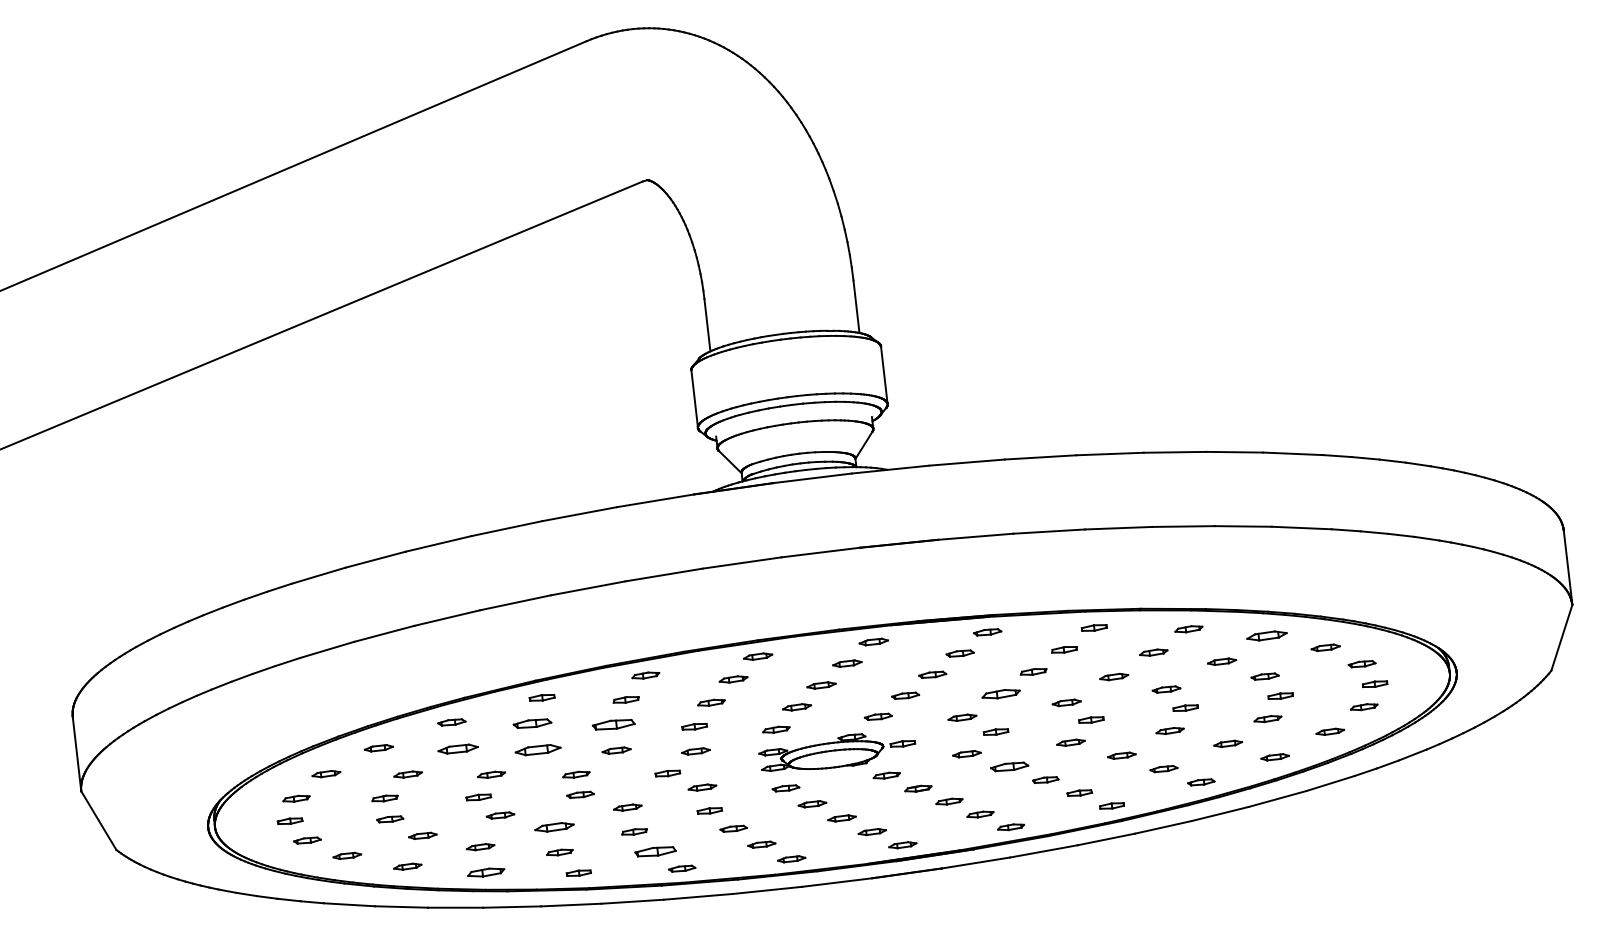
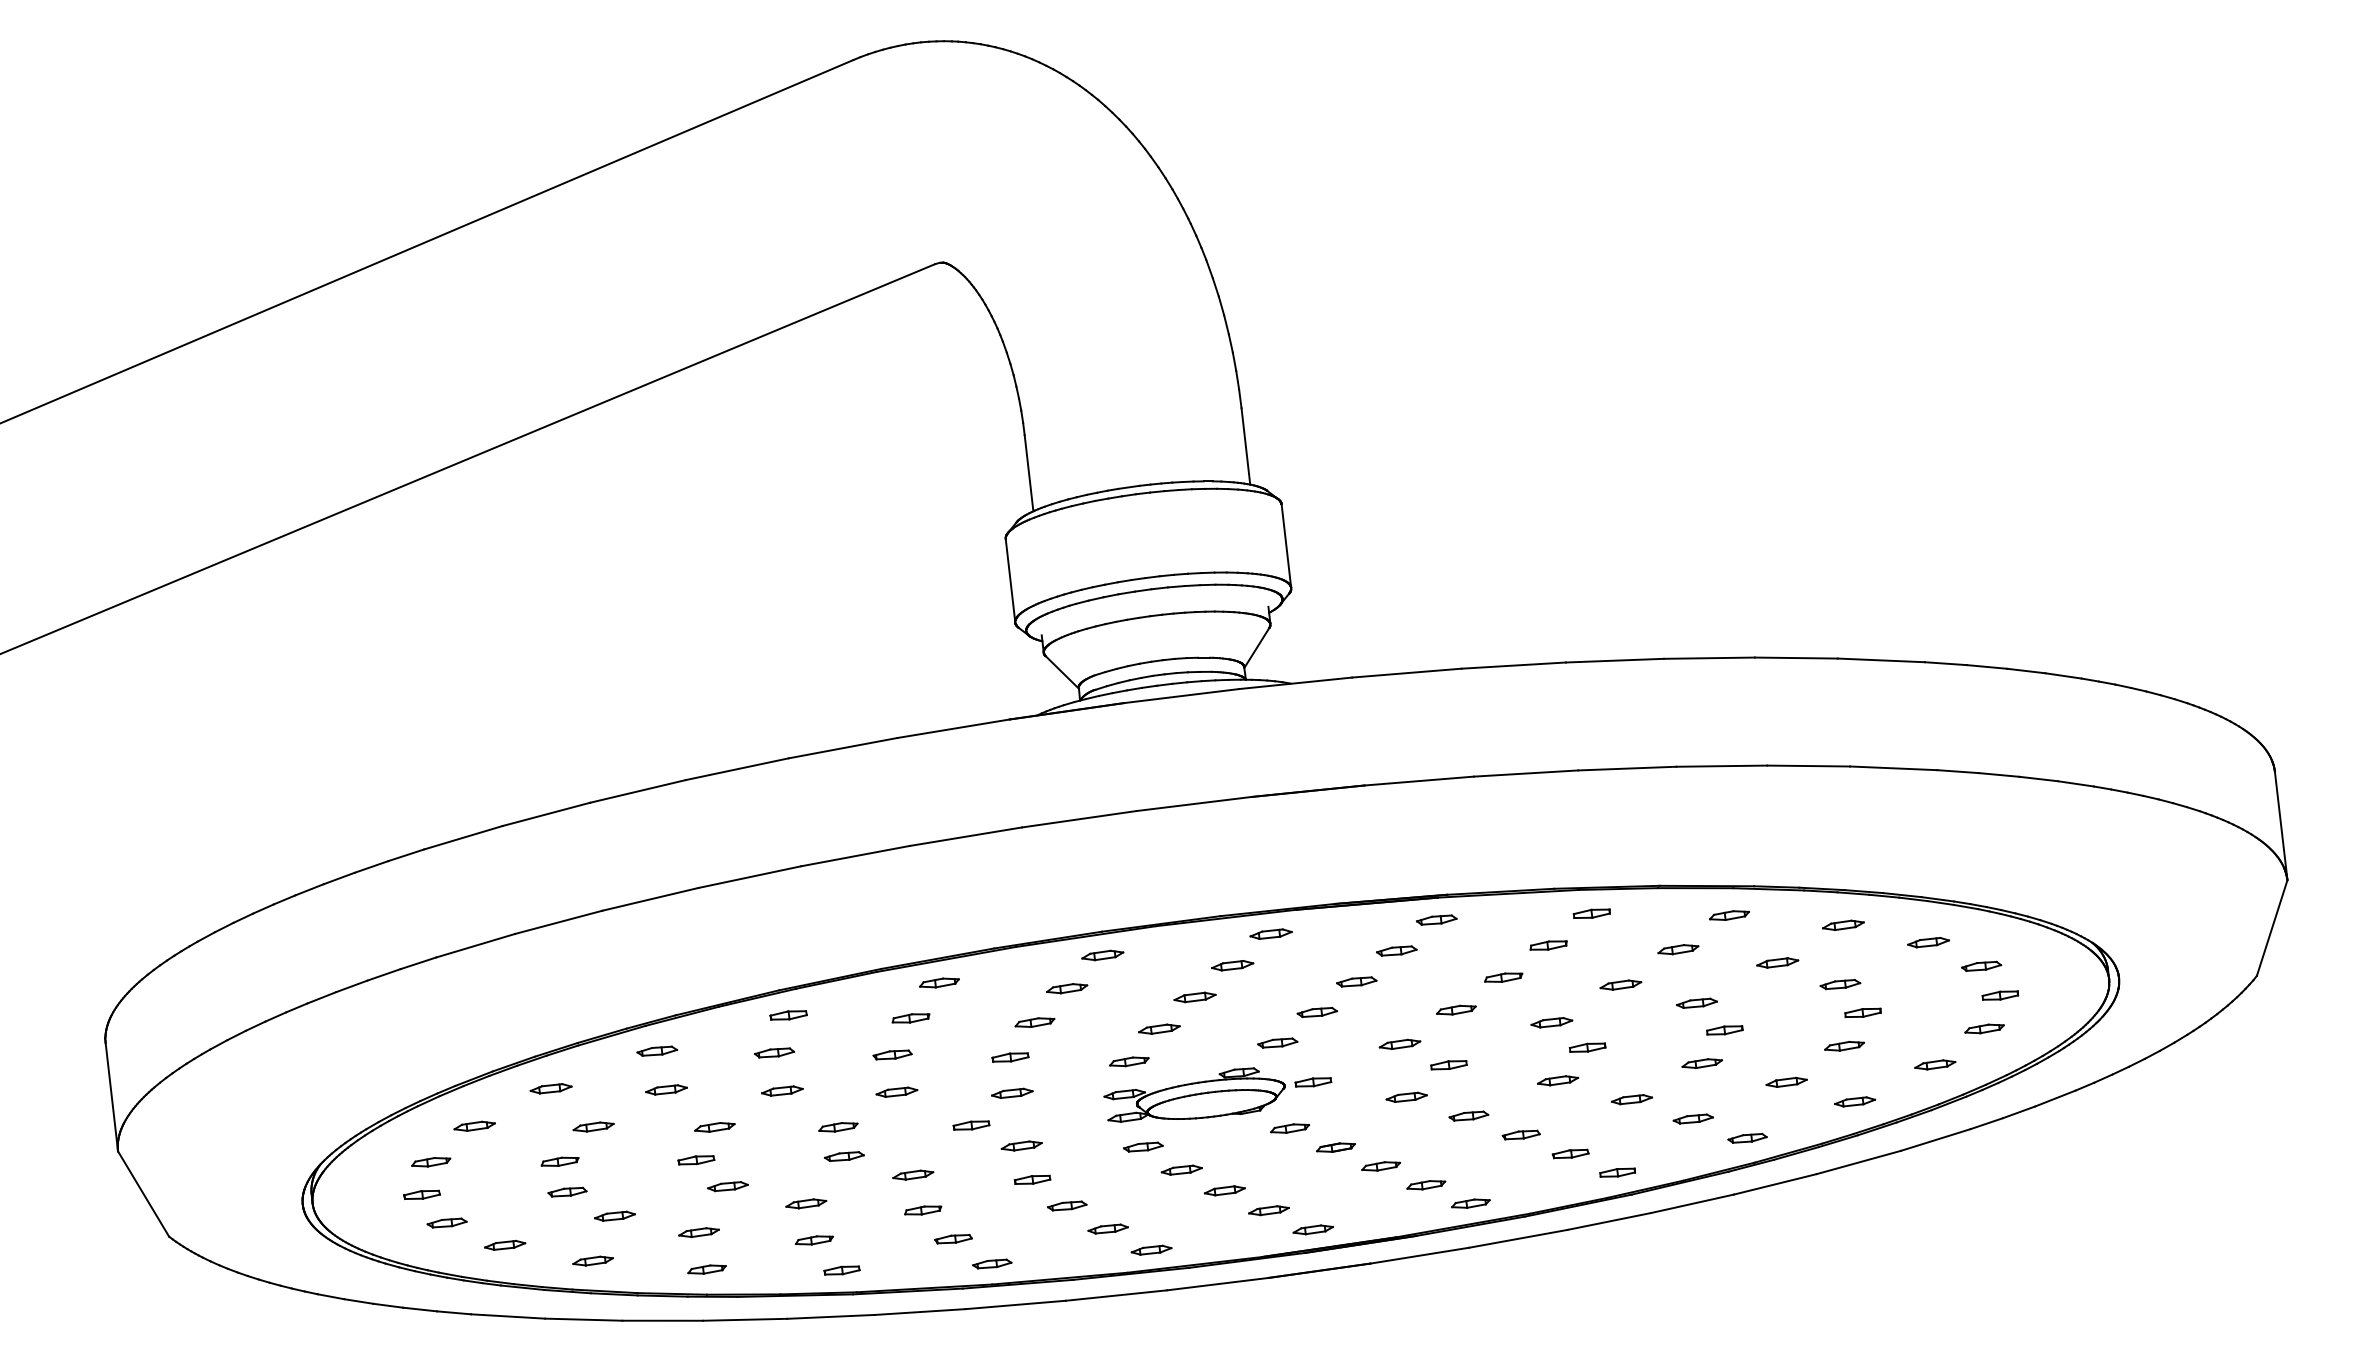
part: (1267, 635) -> (1843, 924), size x0.71
part: (1000, 694) -> (1455, 1010), size x0.71
part: (532, 723) -> (774, 1052), size x0.71
part: (613, 725) -> (892, 1055), size x0.62
part: (458, 748) -> (666, 1089), size x0.71
part: (537, 749) -> (781, 1090), size x0.62
part: (1009, 767) -> (1468, 1116), size x0.71
part: (553, 827) -> (805, 1204), size x0.71
part: (655, 851) -> (953, 1238), size x0.62
part: (485, 872) -> (706, 1269), size x0.71

